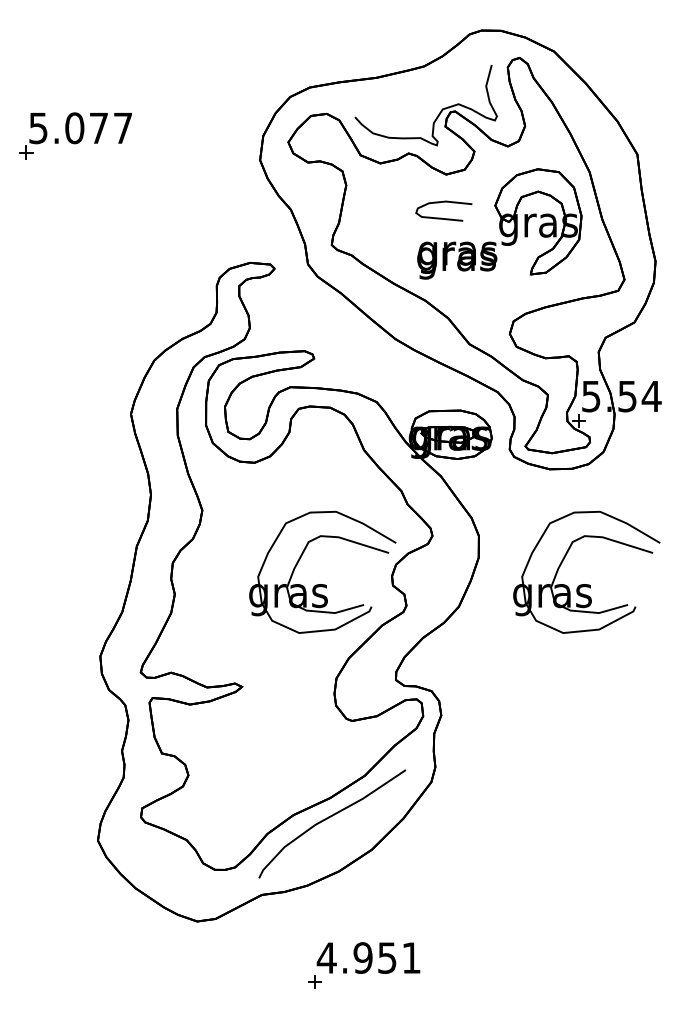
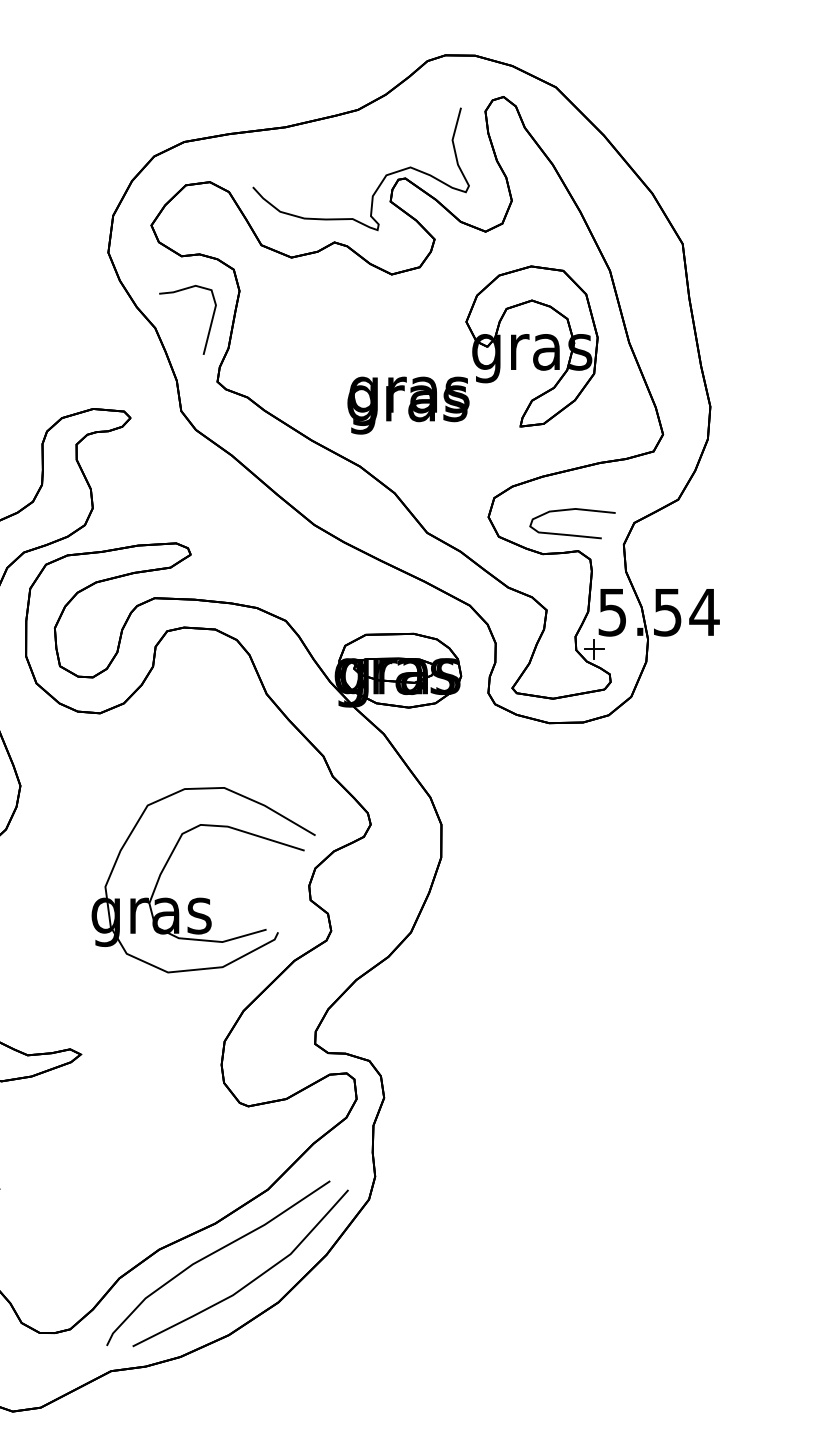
curve: (326, 207) -> (209, 324), added
curve: (441, 217) -> (568, 533), moved
part: (586, 584) -> (605, 898), removed
curve: (353, 835) -> (250, 1280), added

